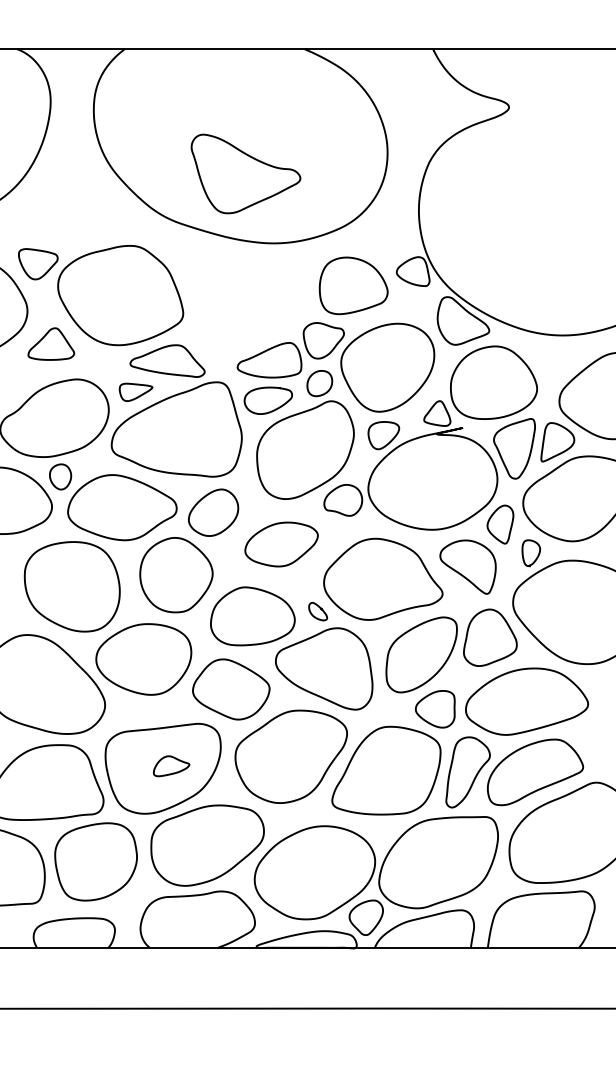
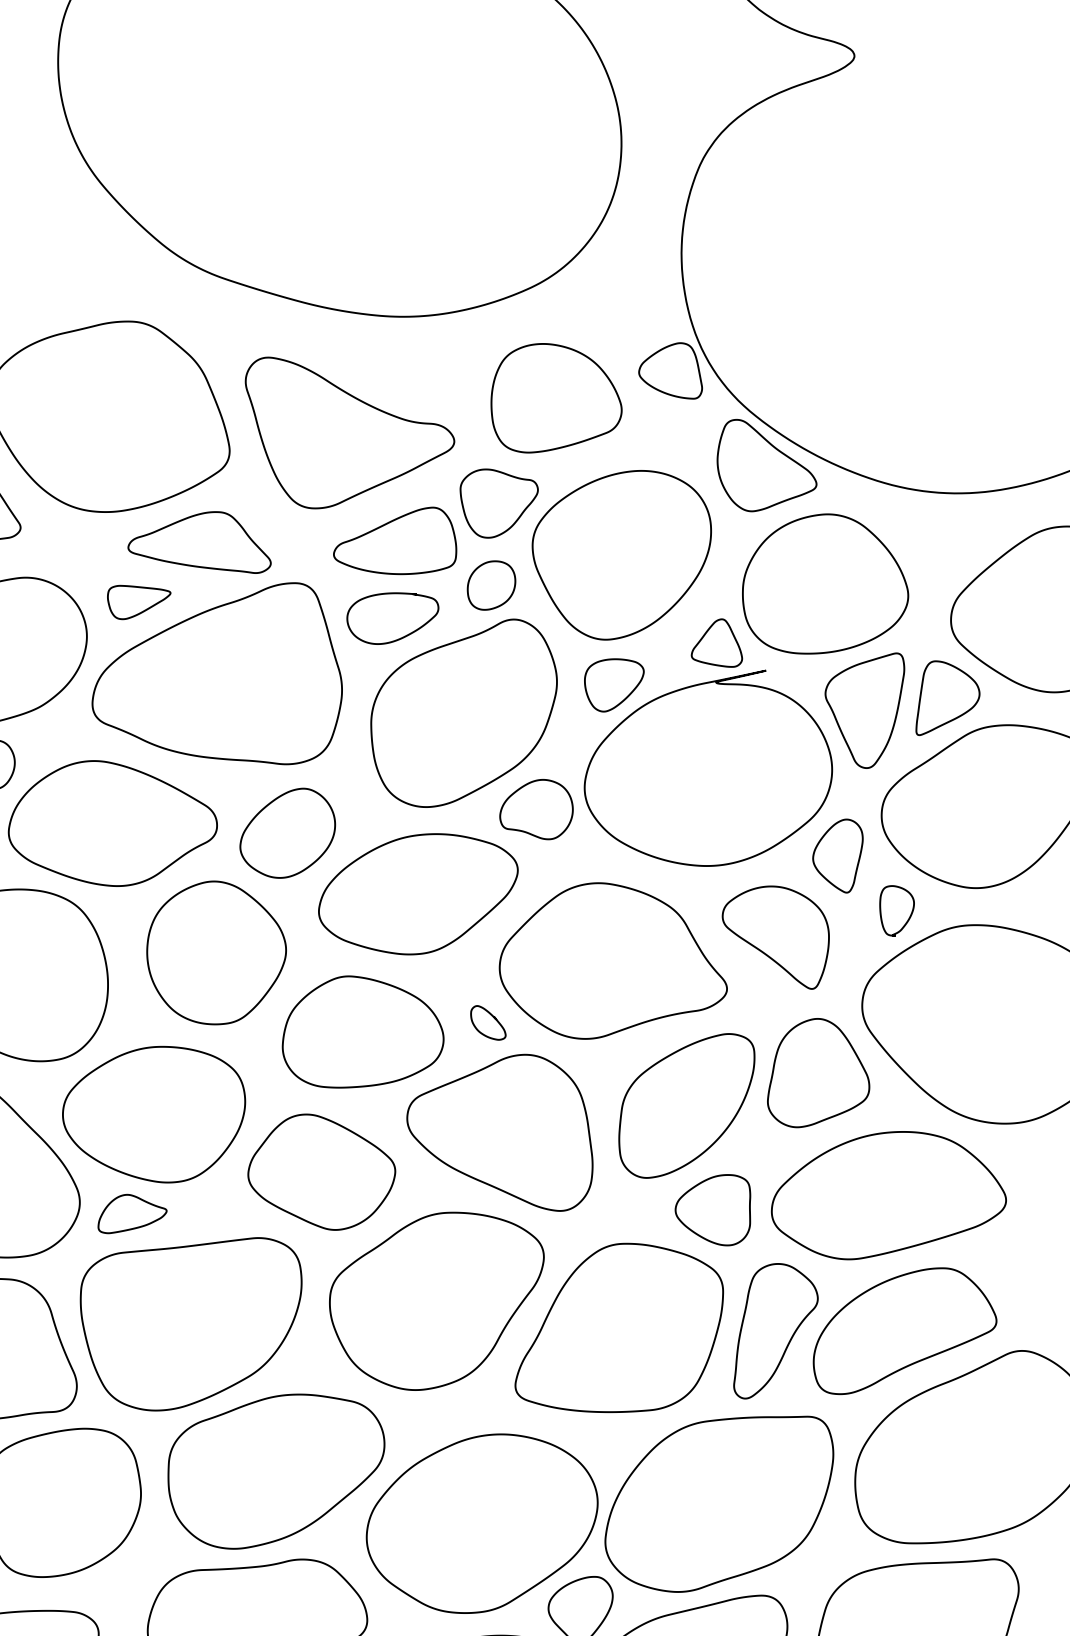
part: (245, 173) -> (349, 432), moved
part: (281, 544) -> (418, 894), size x1.43
part: (171, 766) -> (132, 1214), moved

